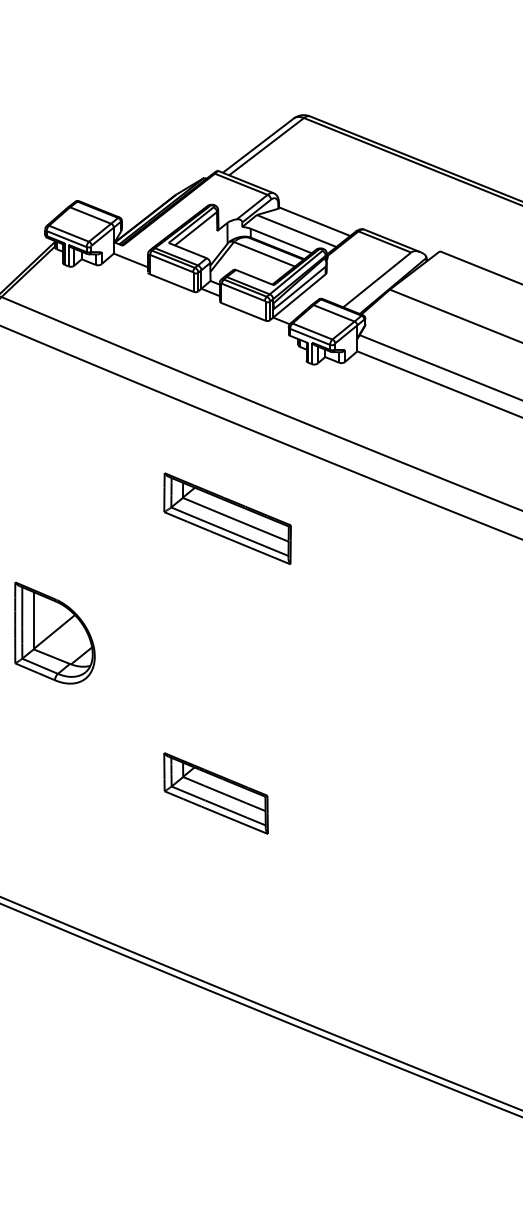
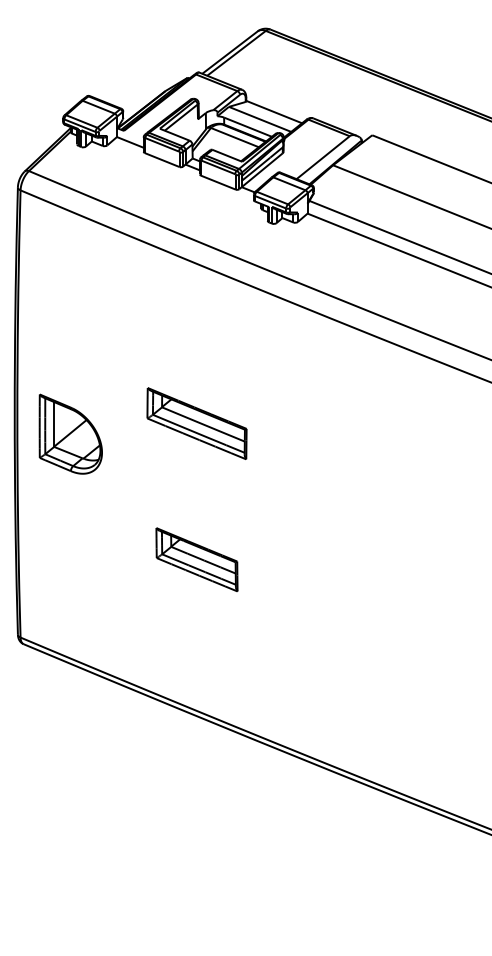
part: (226, 518) -> (196, 423), moved

